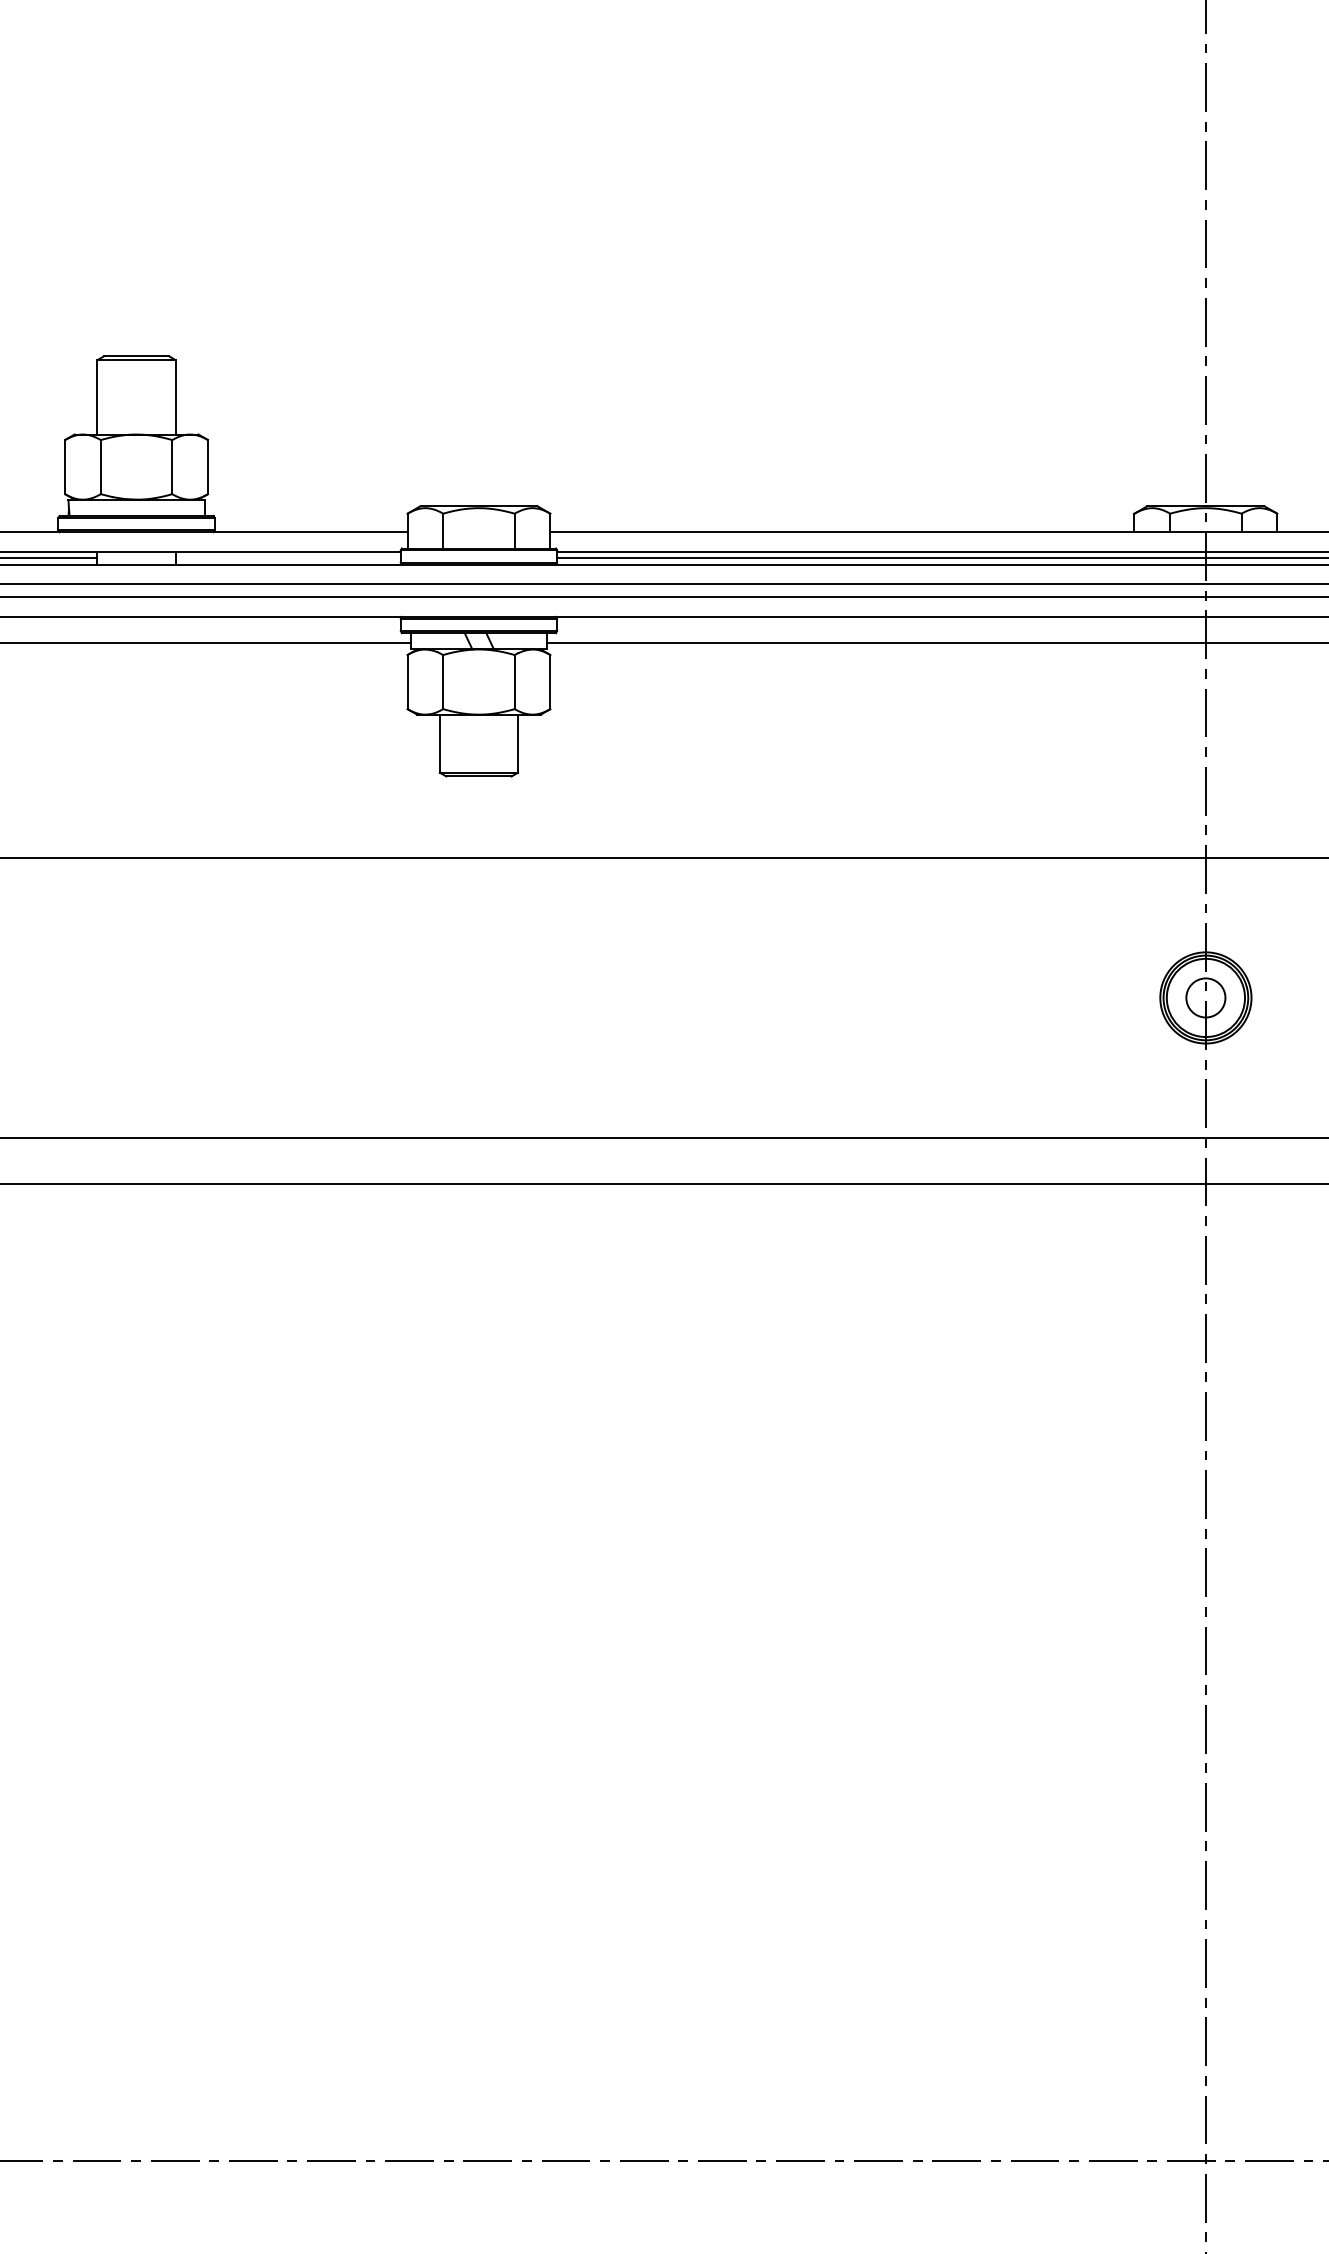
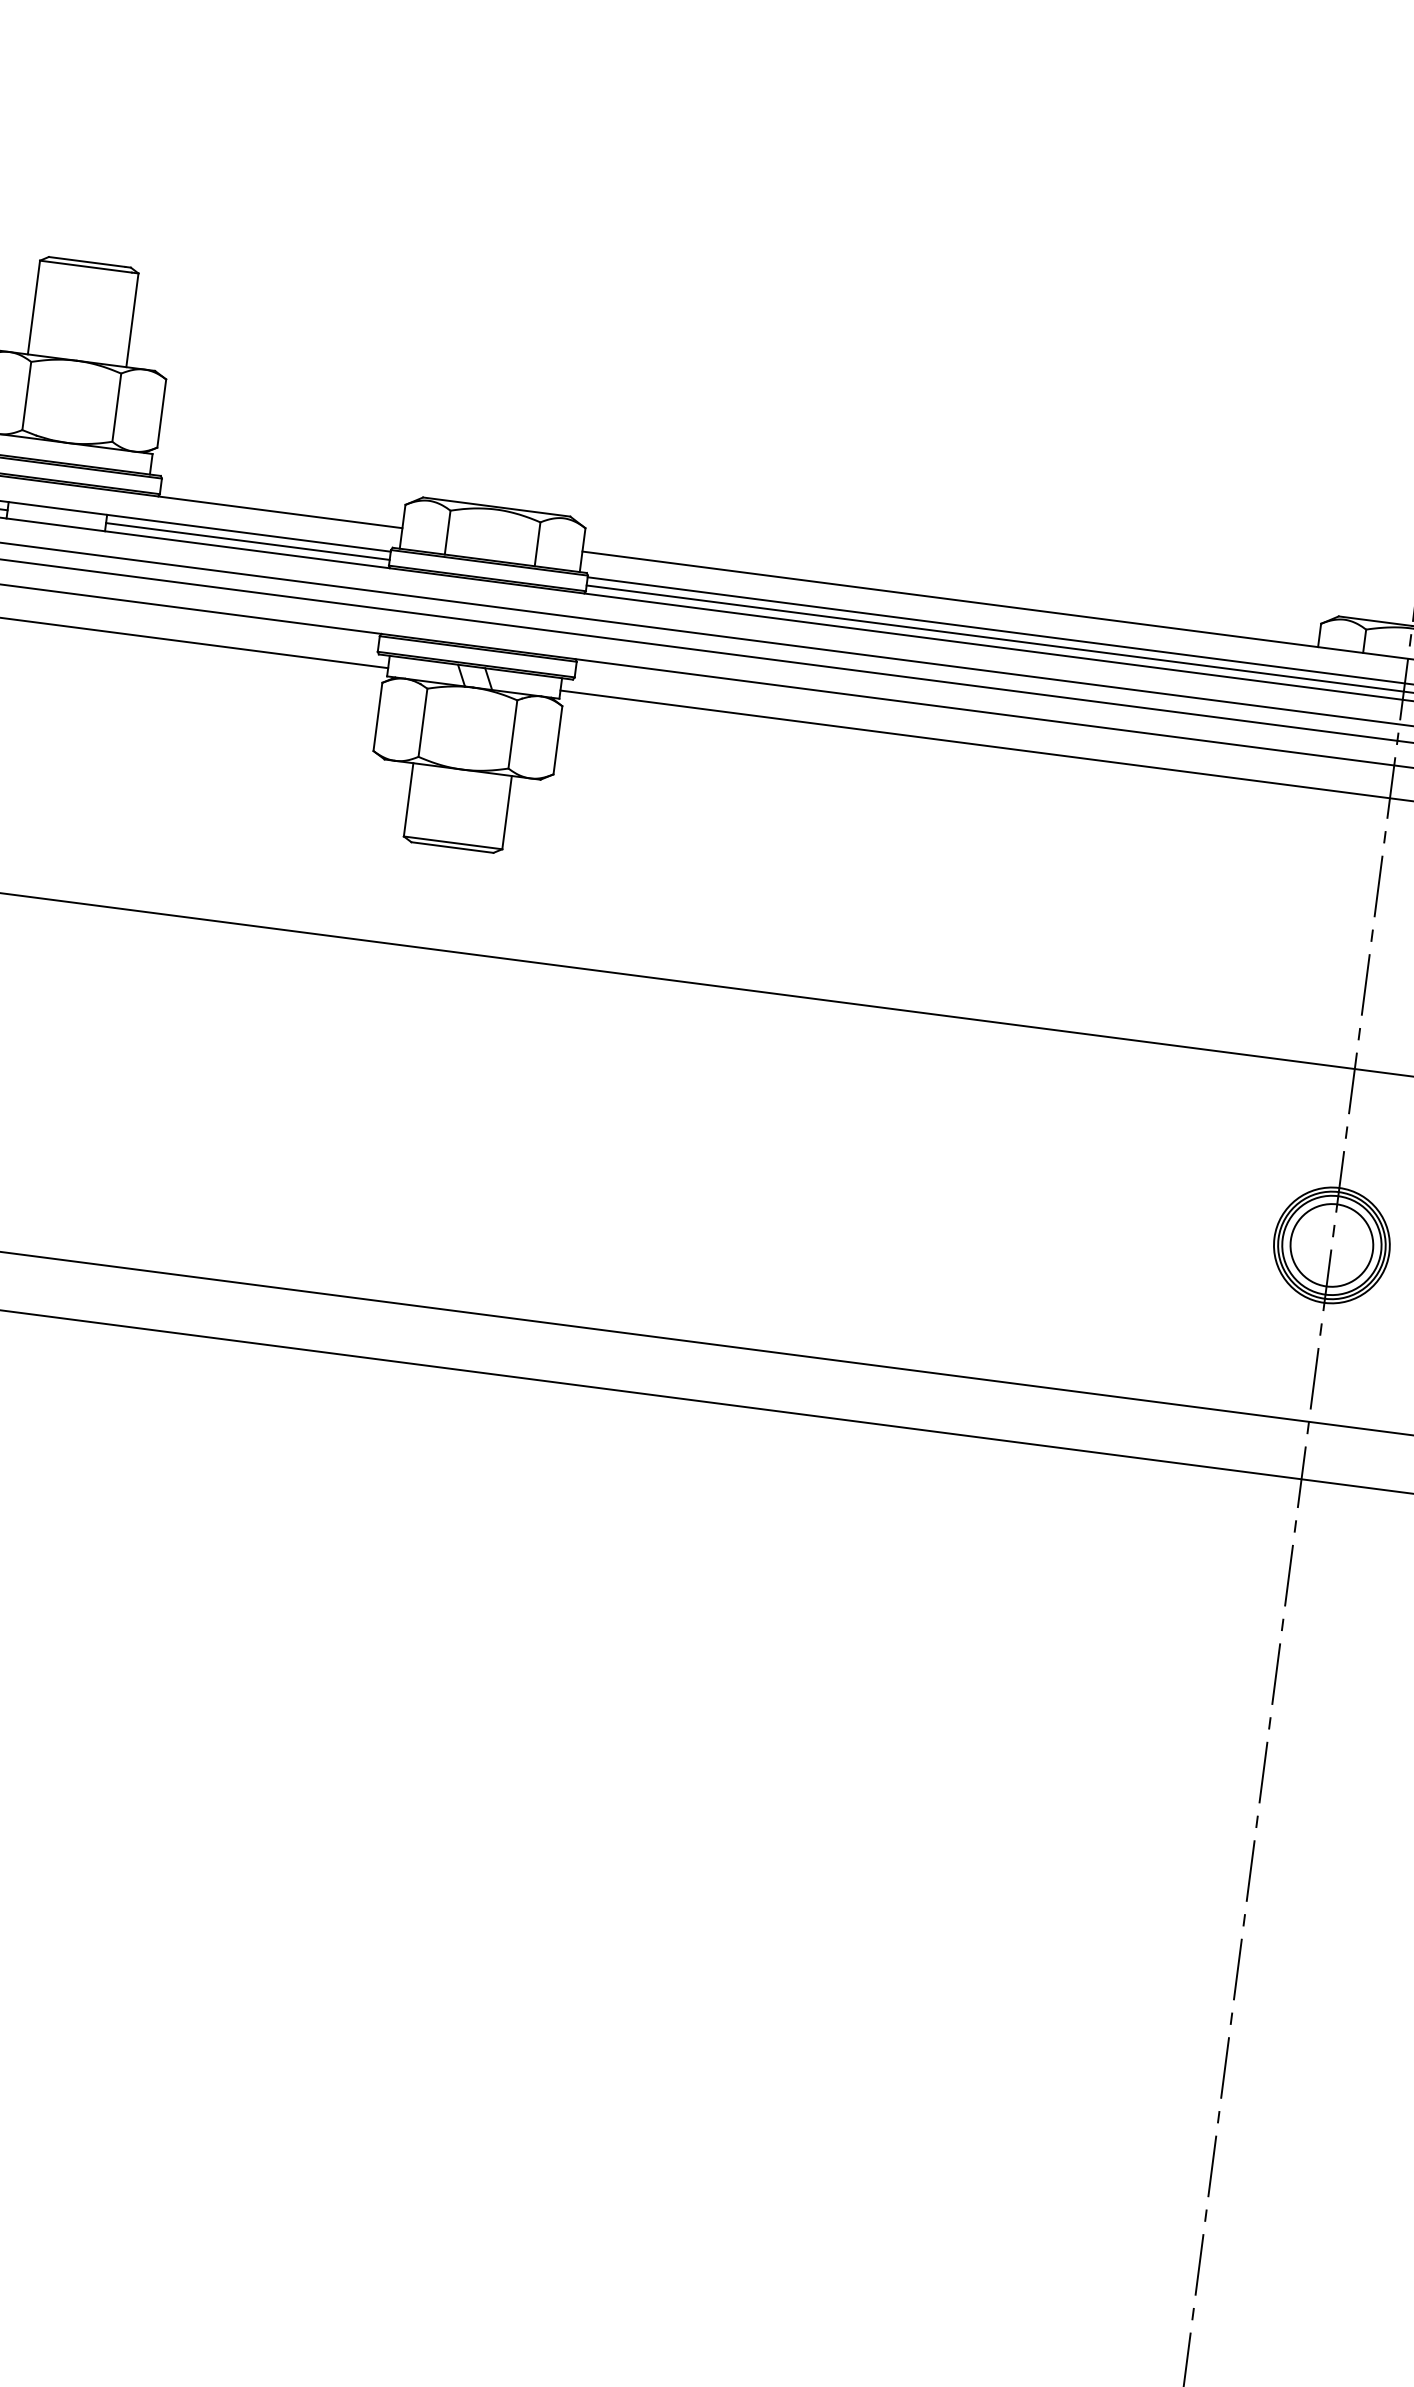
line: (287, 558) -> (246, 541), added
circle: (1205, 997) -> (1331, 1244), size x1.67

